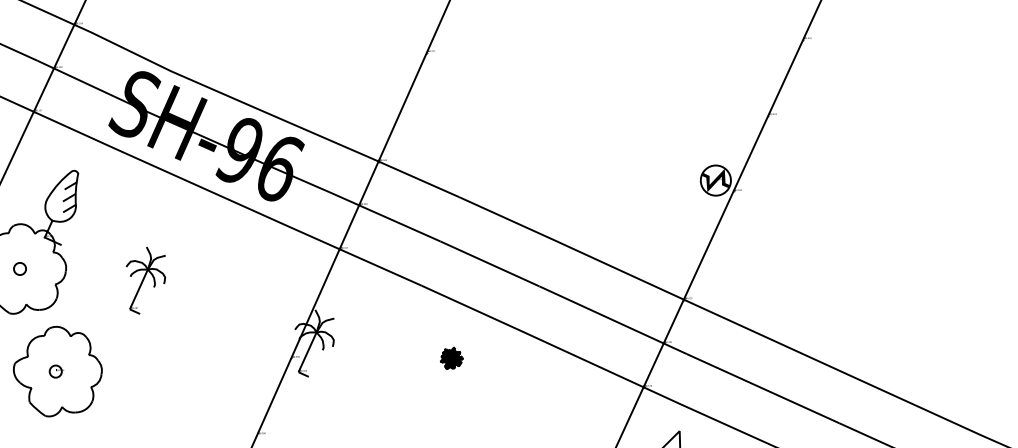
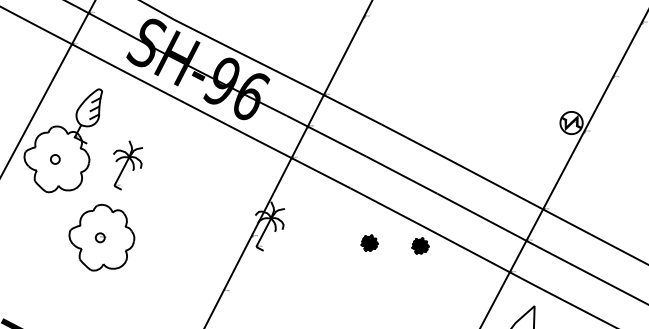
part: (145, 280) -> (127, 165), moved
part: (520, 357) -> (420, 245), added
part: (57, 371) -> (101, 237), moved

